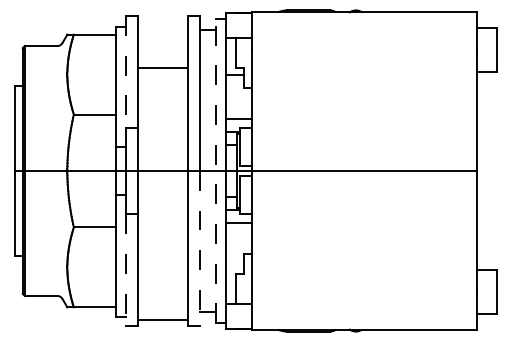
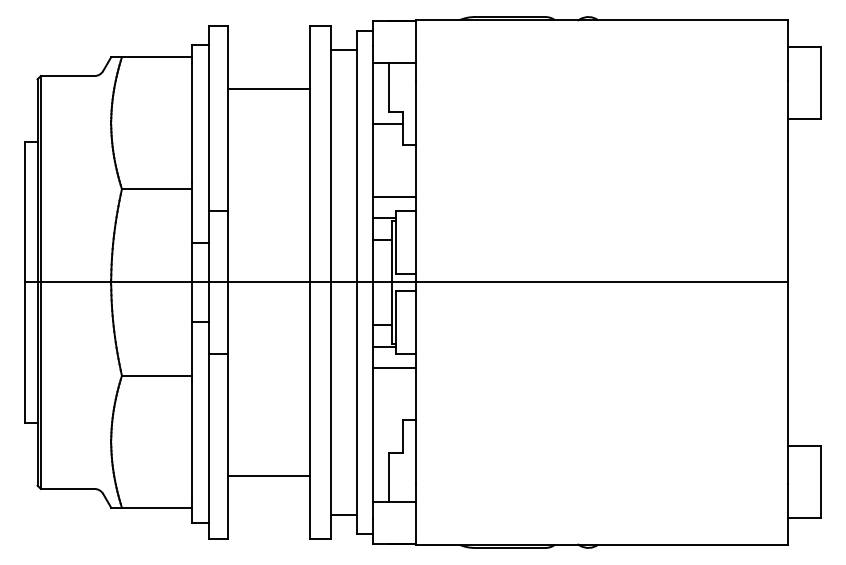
line: (162, 68) -> (268, 89), moved
line: (126, 71) -> (208, 118), dashed -> solid
line: (215, 170) -> (356, 281), dashed -> solid
line: (200, 248) -> (331, 410), dashed -> solid
line: (126, 270) -> (208, 446), dashed -> solid
line: (162, 319) -> (268, 475), moved

